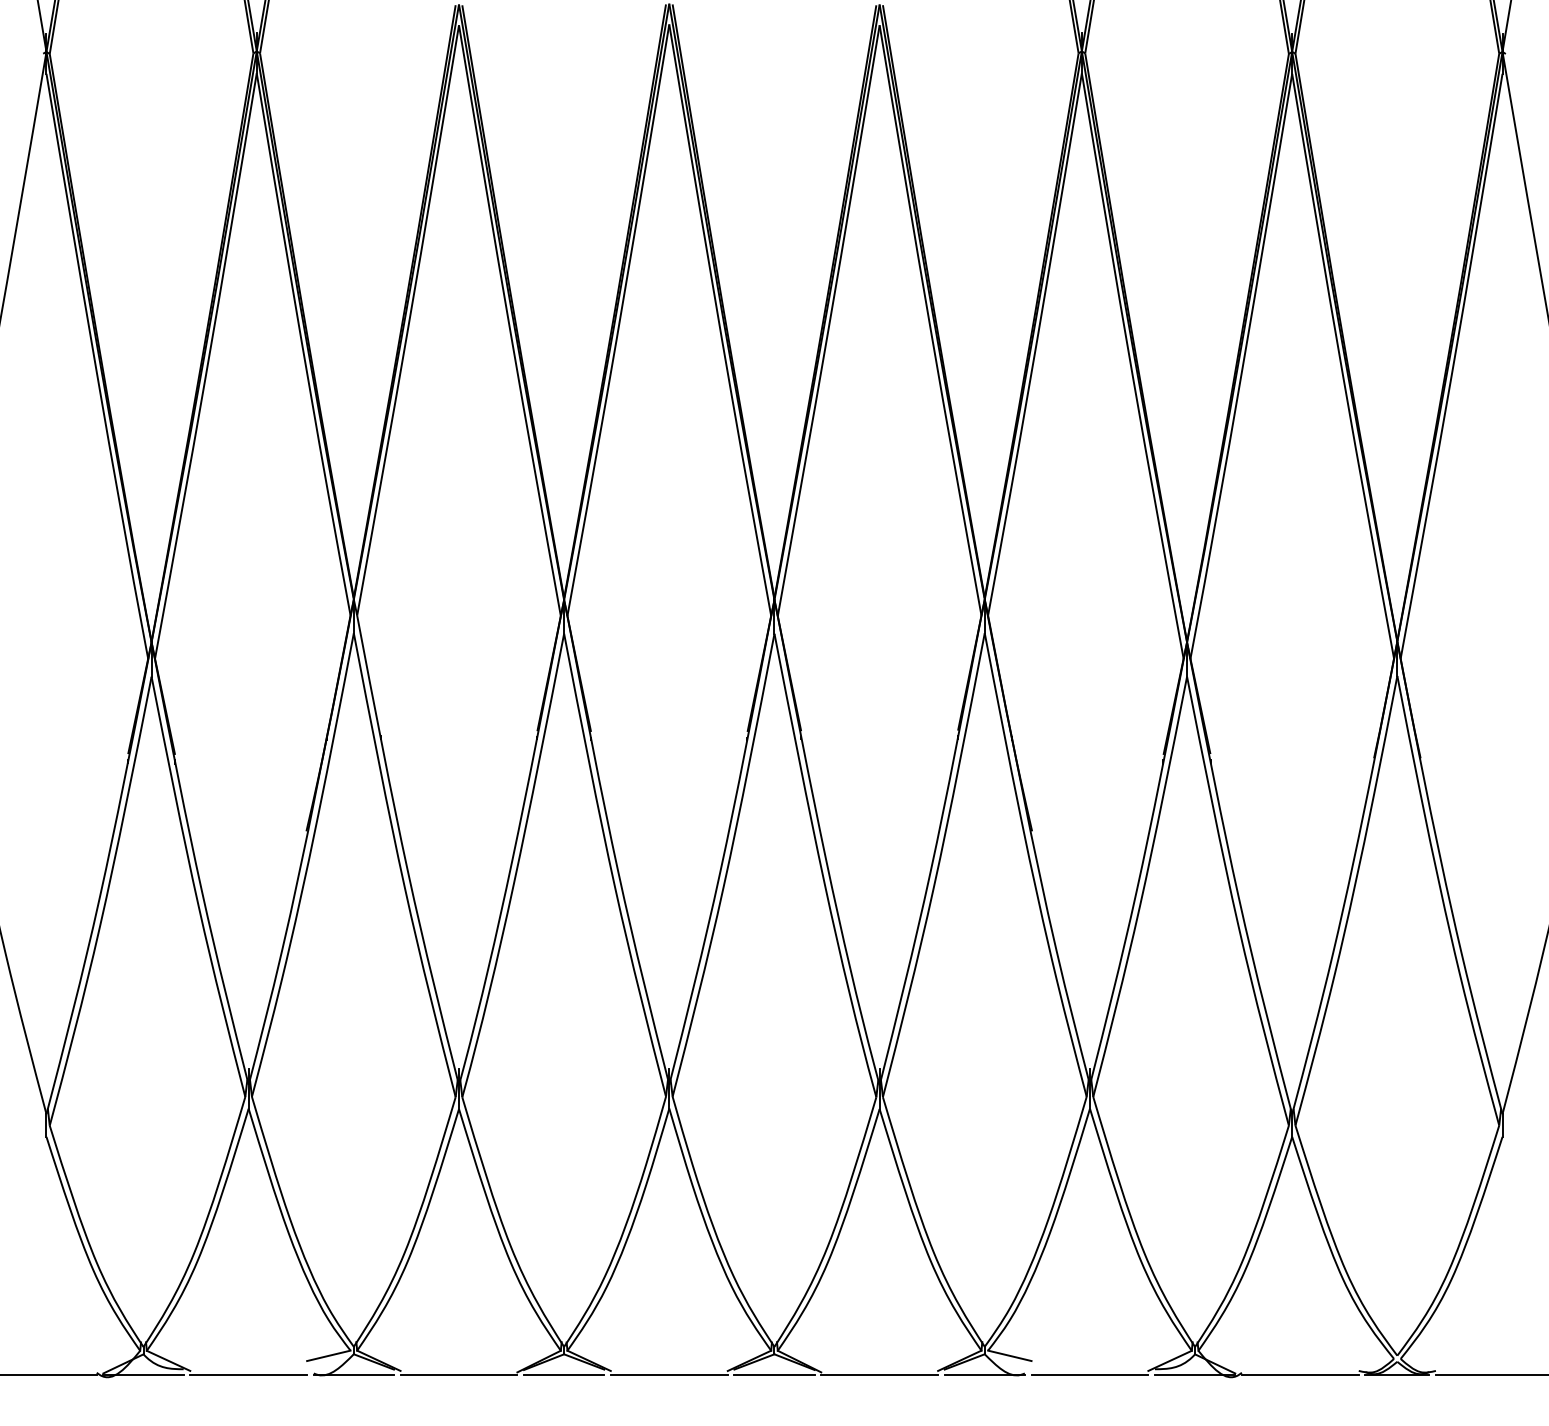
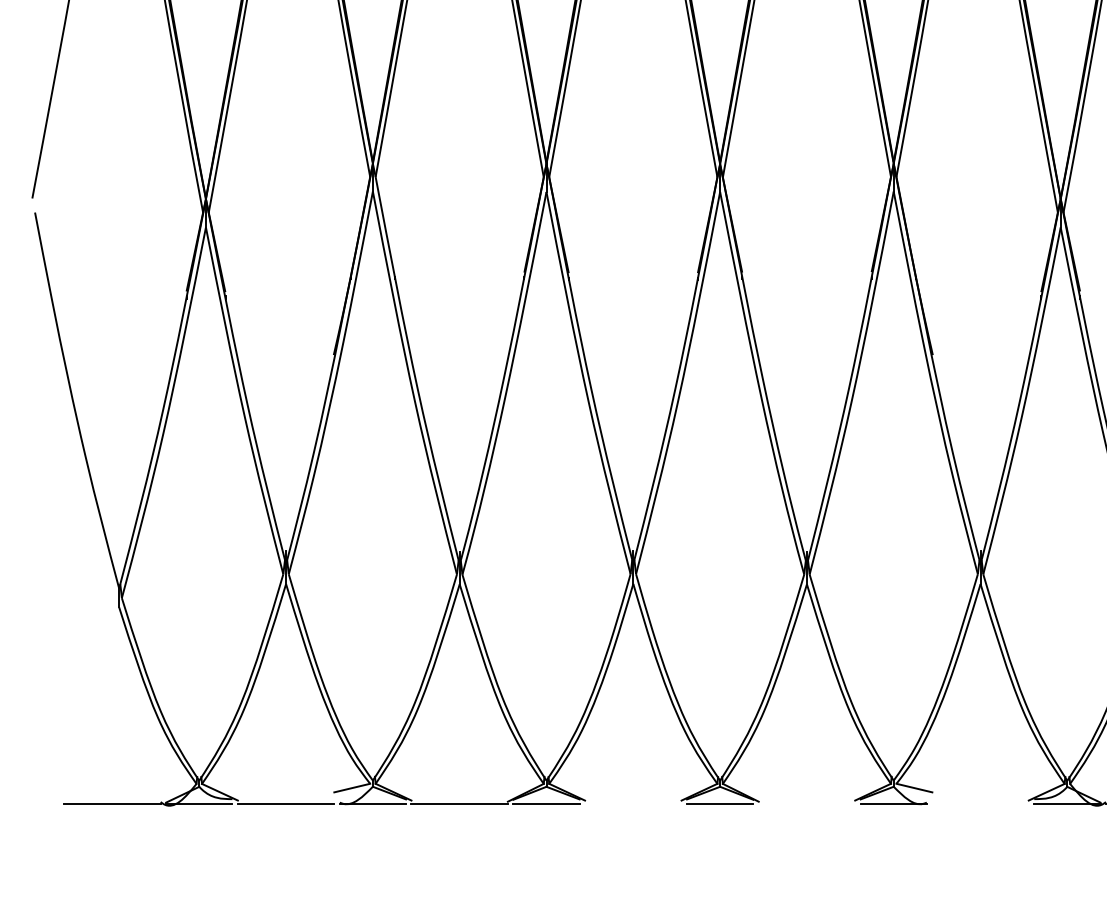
line: (668, 1375) -> (632, 804), removed
line: (879, 1375) -> (806, 804), removed
line: (1089, 1375) -> (980, 804), removed

